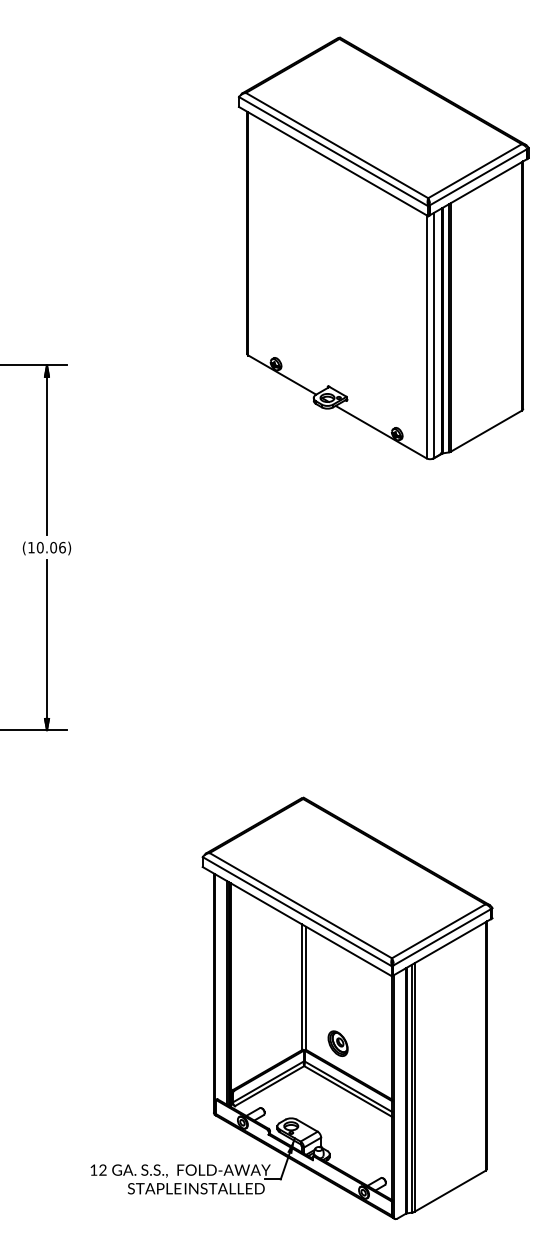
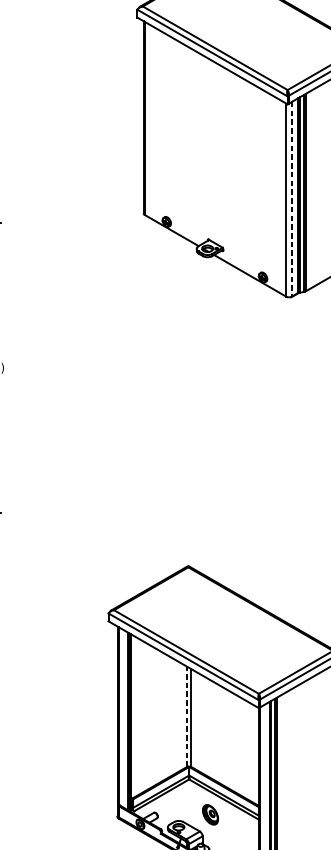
line: (433, 335) -> (291, 199), solid -> dashed
line: (301, 986) -> (186, 716), solid -> dashed
part: (337, 1043) -> (210, 814), moved

